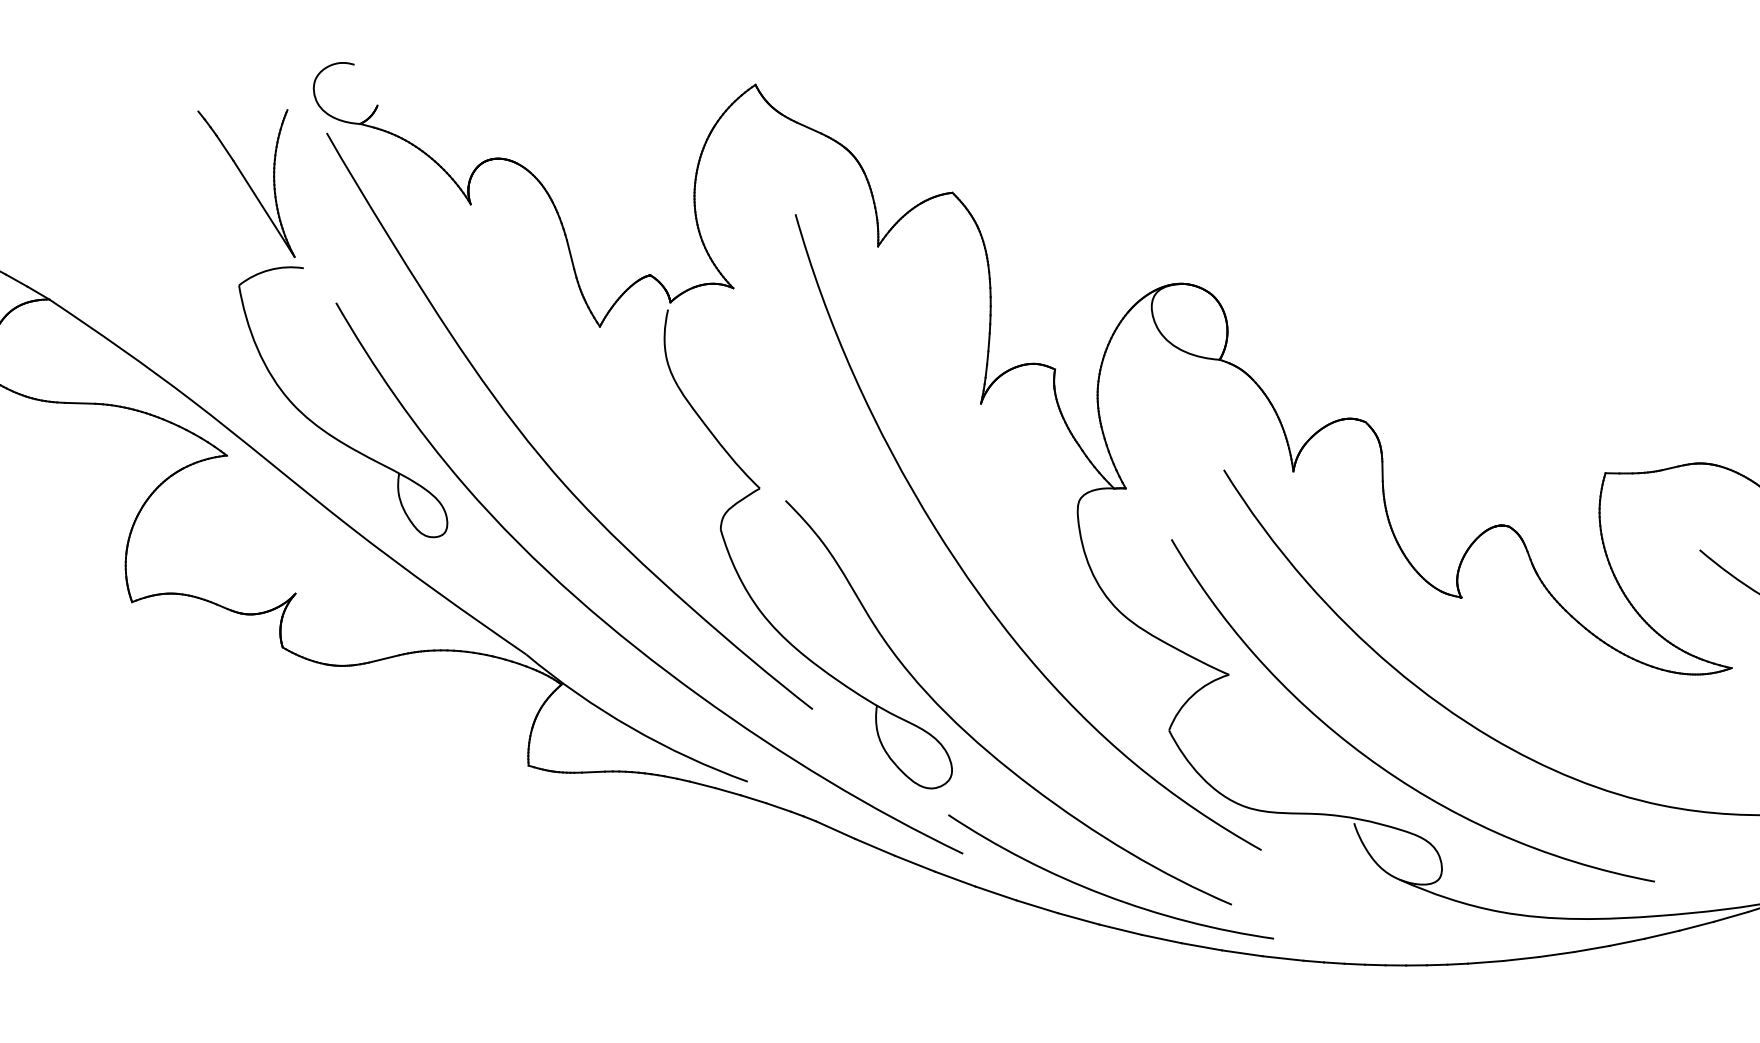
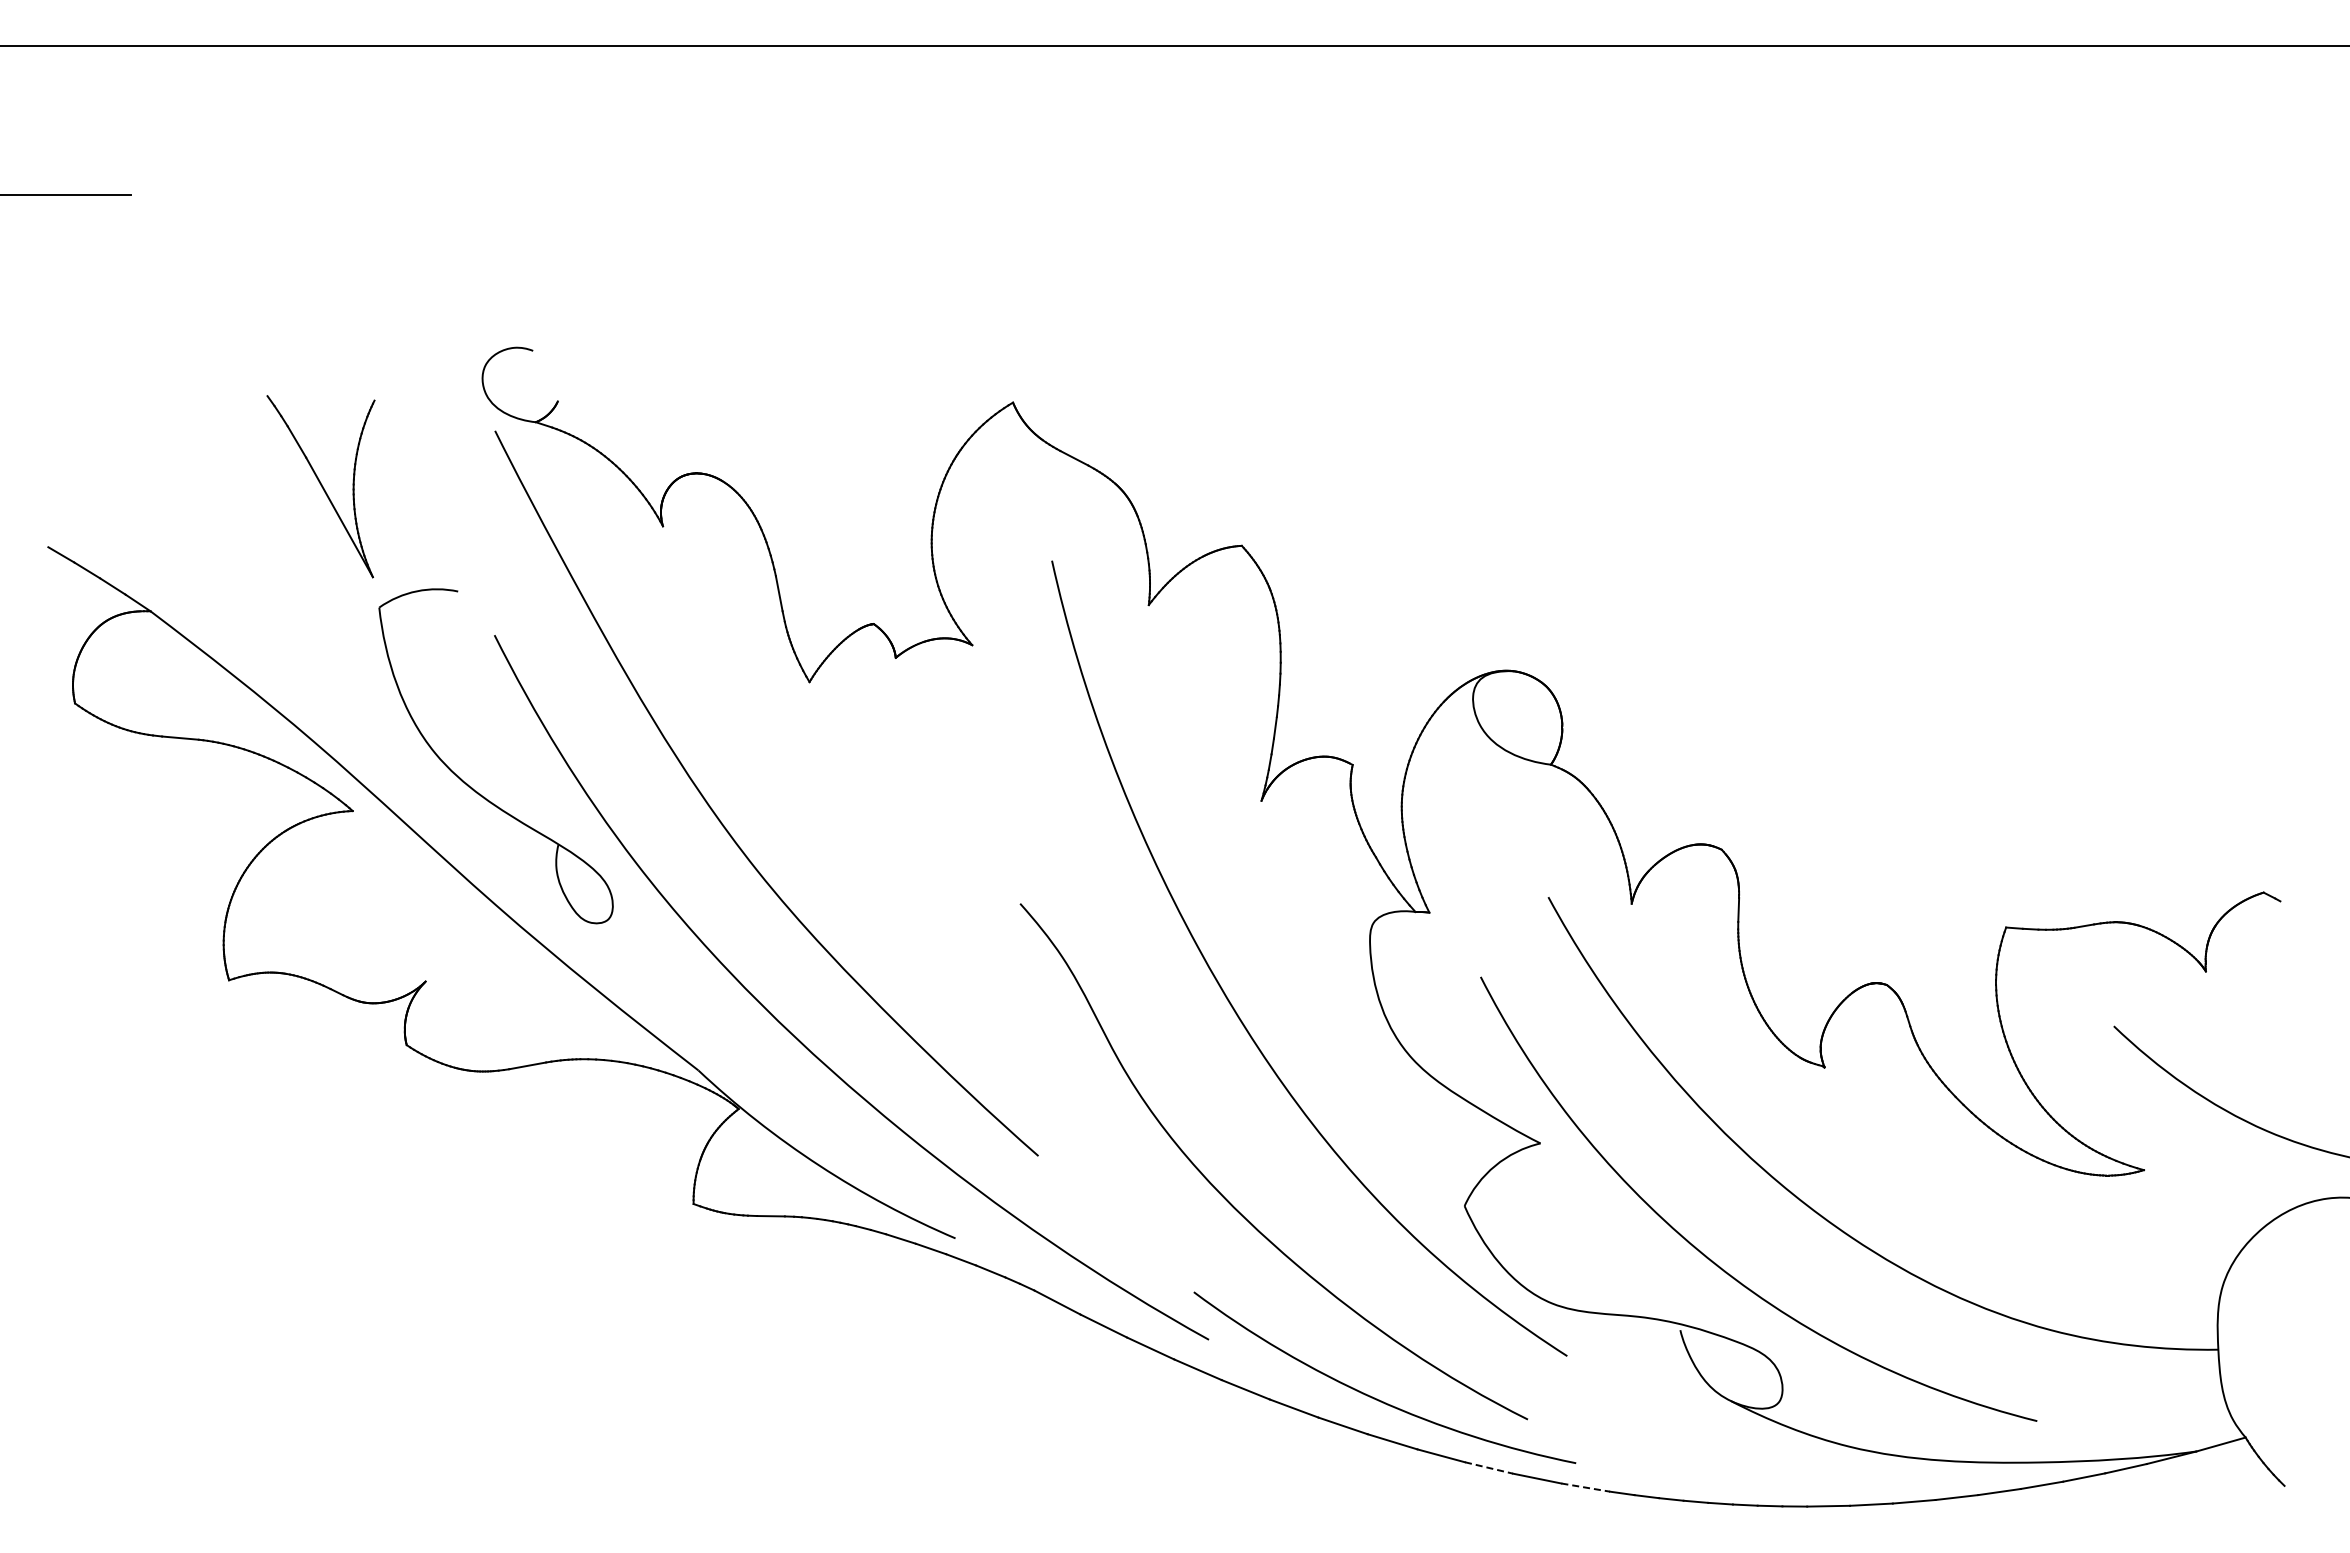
part: (246, 184) -> (320, 486), moved
part: (744, 585) -> (965, 1002), removed
line: (1202, 946) -> (1489, 1467), solid -> dashed
line: (1282, 958) -> (1585, 1487), solid -> dashed

